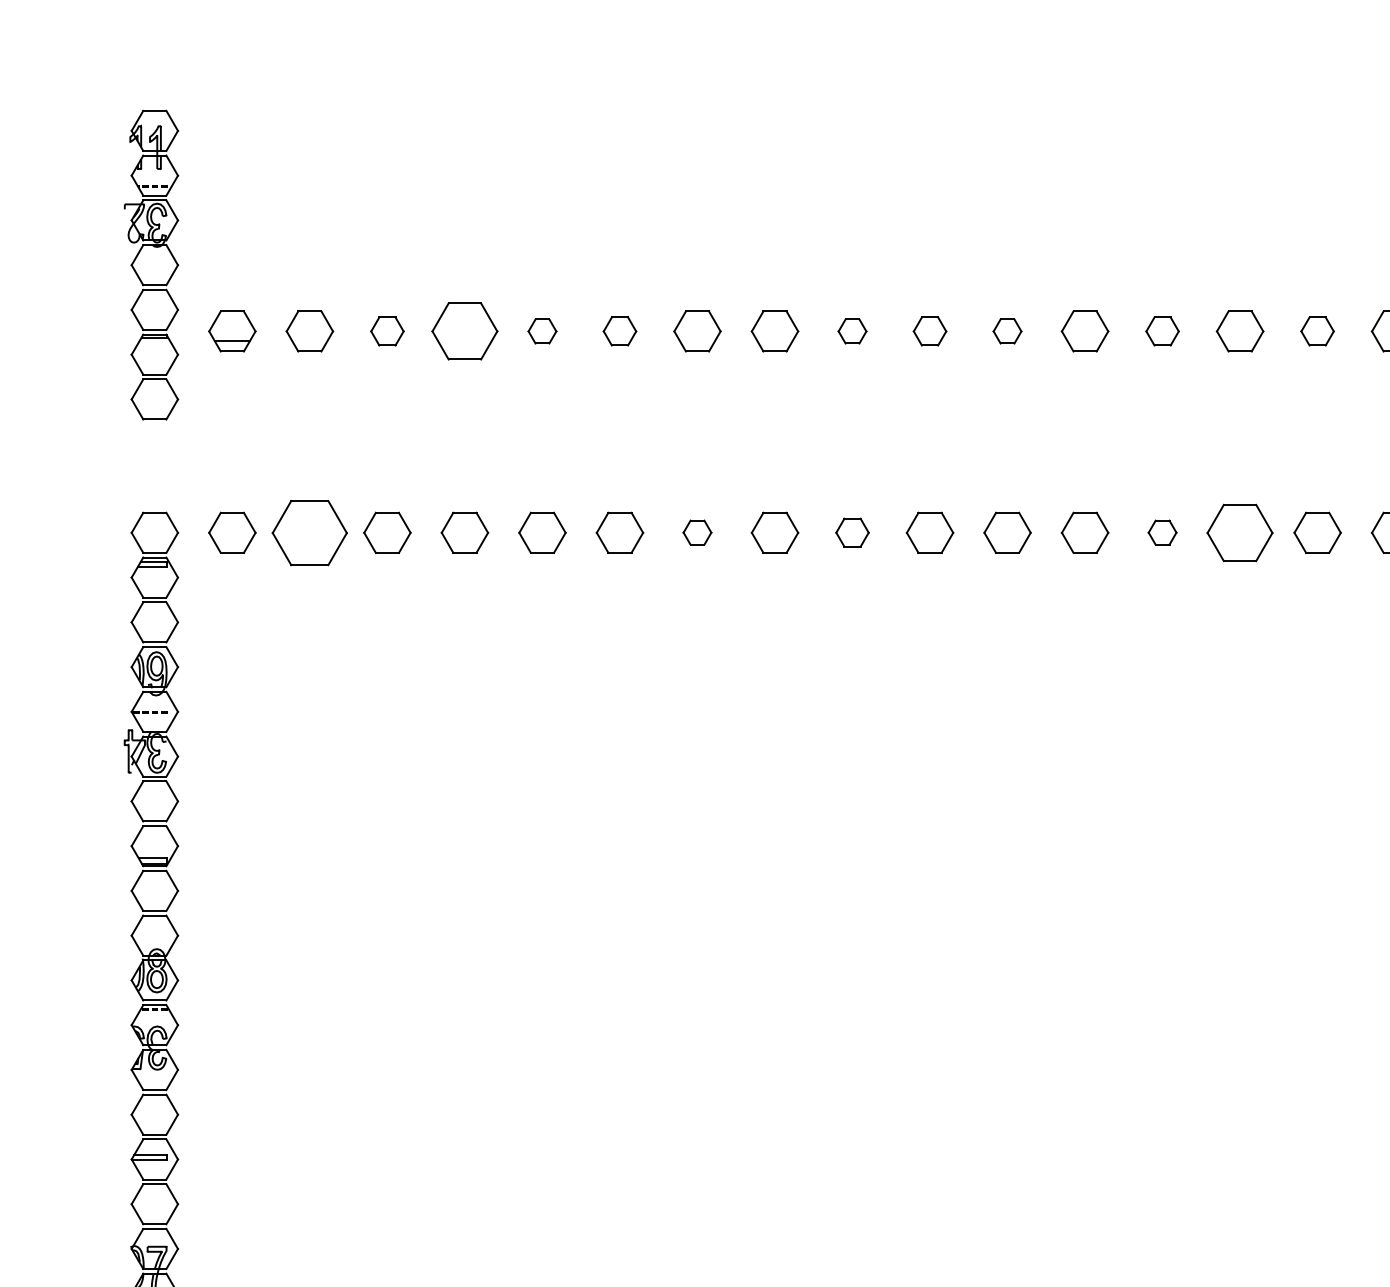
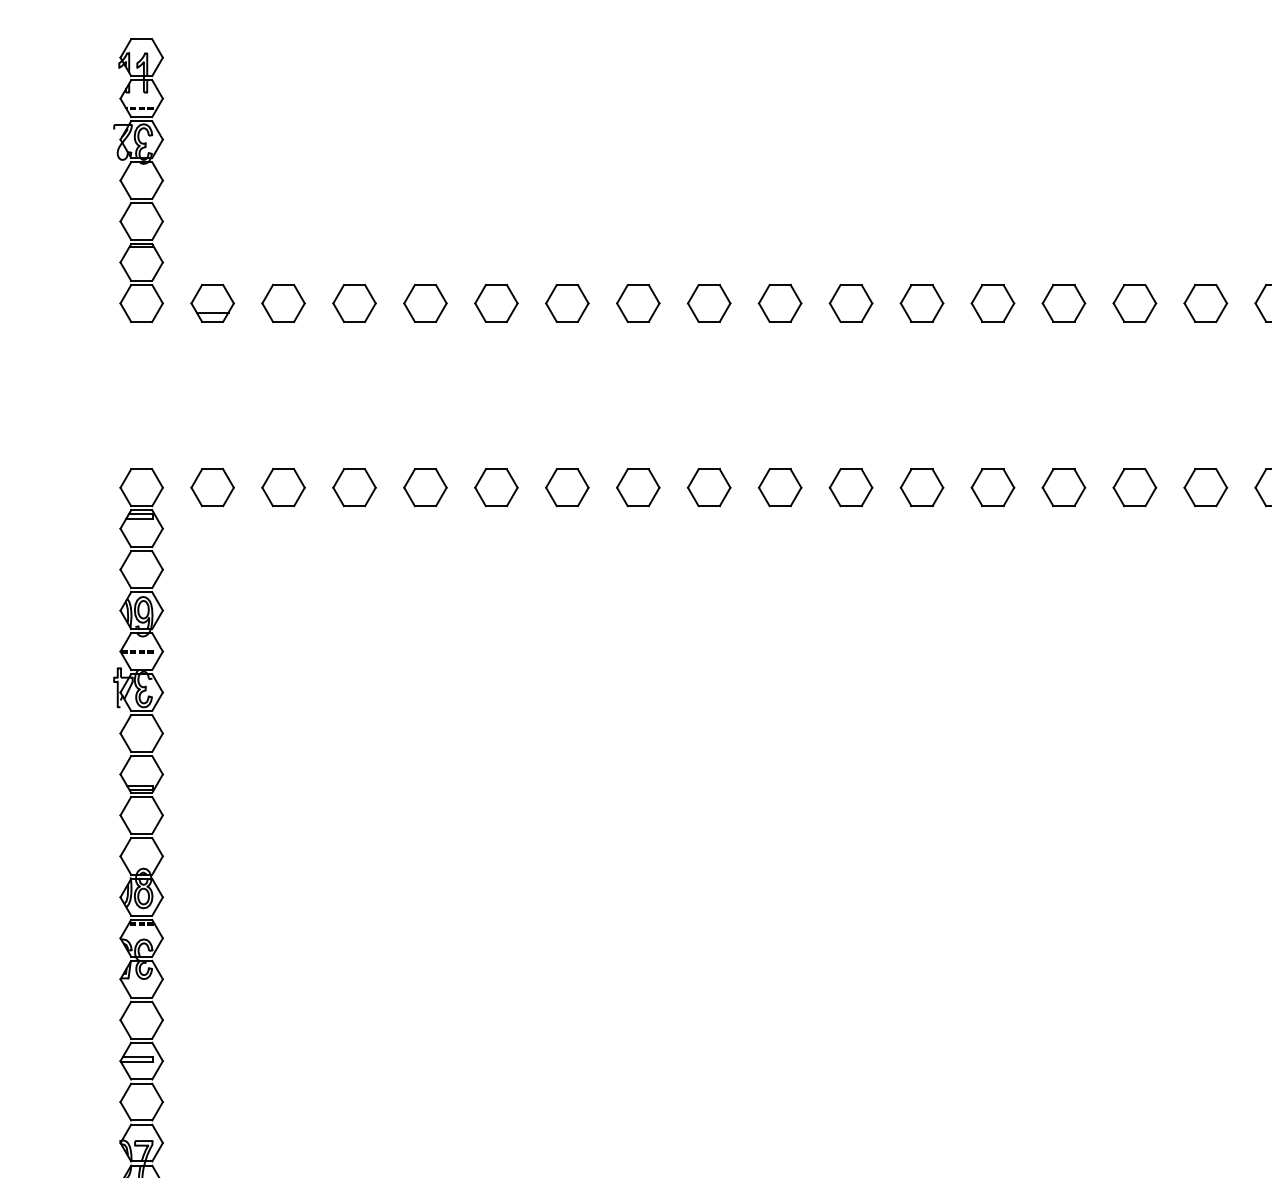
part: (151, 264) -> (138, 179), moved
part: (387, 331) -> (354, 303), size x1.43
part: (464, 331) -> (425, 303), size x0.71
part: (542, 331) -> (496, 303), size x1.67
part: (619, 331) -> (566, 303), size x1.43
part: (852, 331) -> (780, 303), size x1.67
part: (929, 331) -> (850, 303), size x1.43
part: (1007, 331) -> (921, 303), size x1.67
part: (1162, 331) -> (1063, 303), size x1.43
part: (1317, 331) -> (1205, 303), size x1.43
part: (309, 532) -> (283, 487), size x0.62
part: (697, 532) -> (638, 487), size x1.67
part: (852, 532) -> (780, 487), size x1.43
part: (1162, 532) -> (1063, 487), size x1.67
part: (1240, 532) -> (1135, 487), size x0.71

